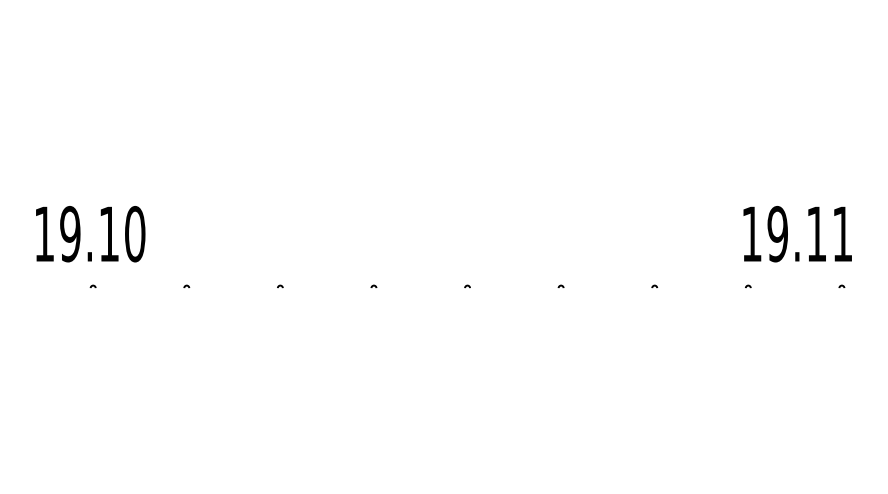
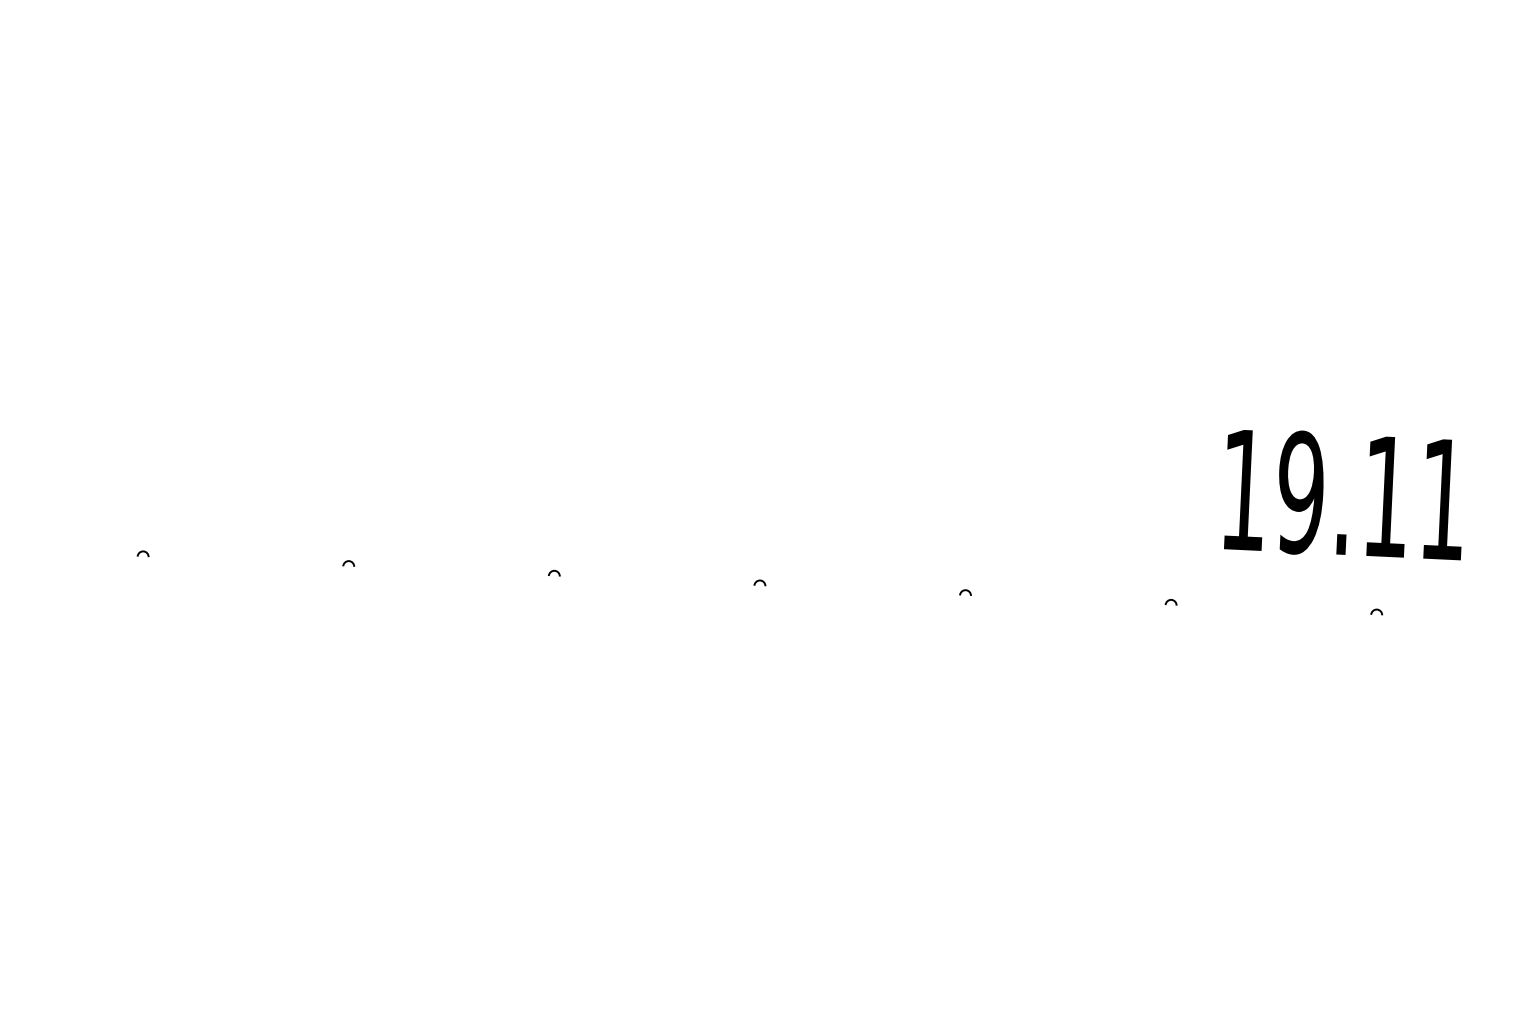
text: (797, 234) -> (1344, 495), moved

